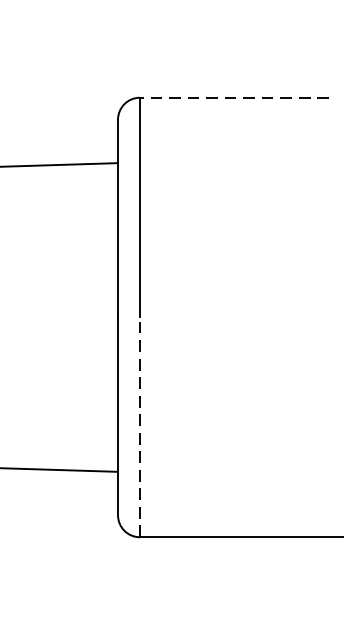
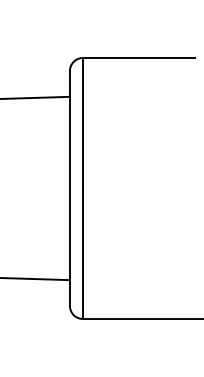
line: (233, 98) -> (138, 58), dashed -> solid
line: (139, 426) -> (82, 253), dashed -> solid

